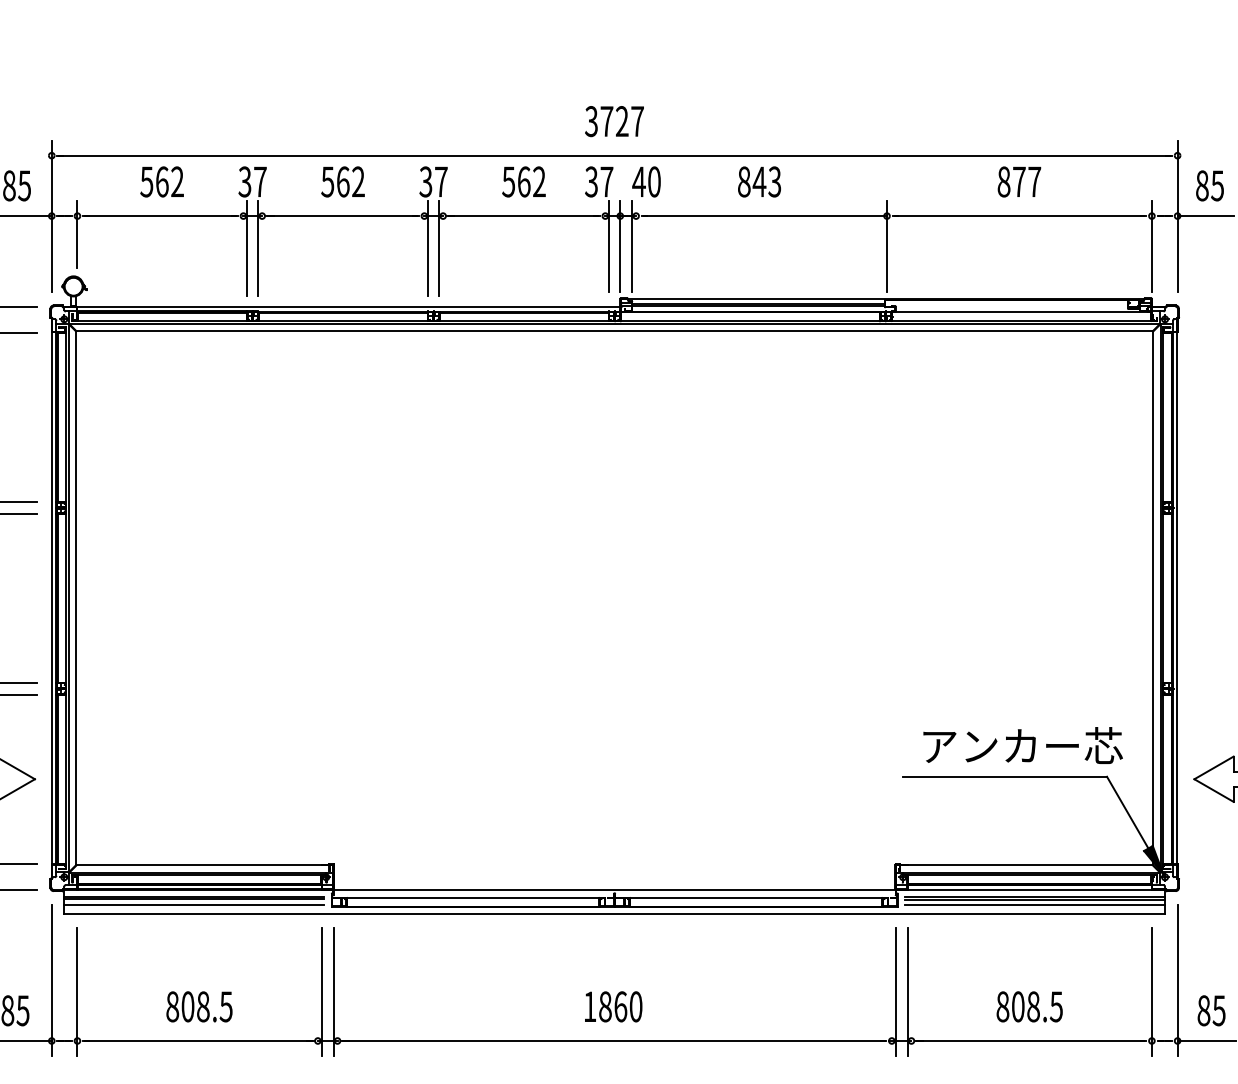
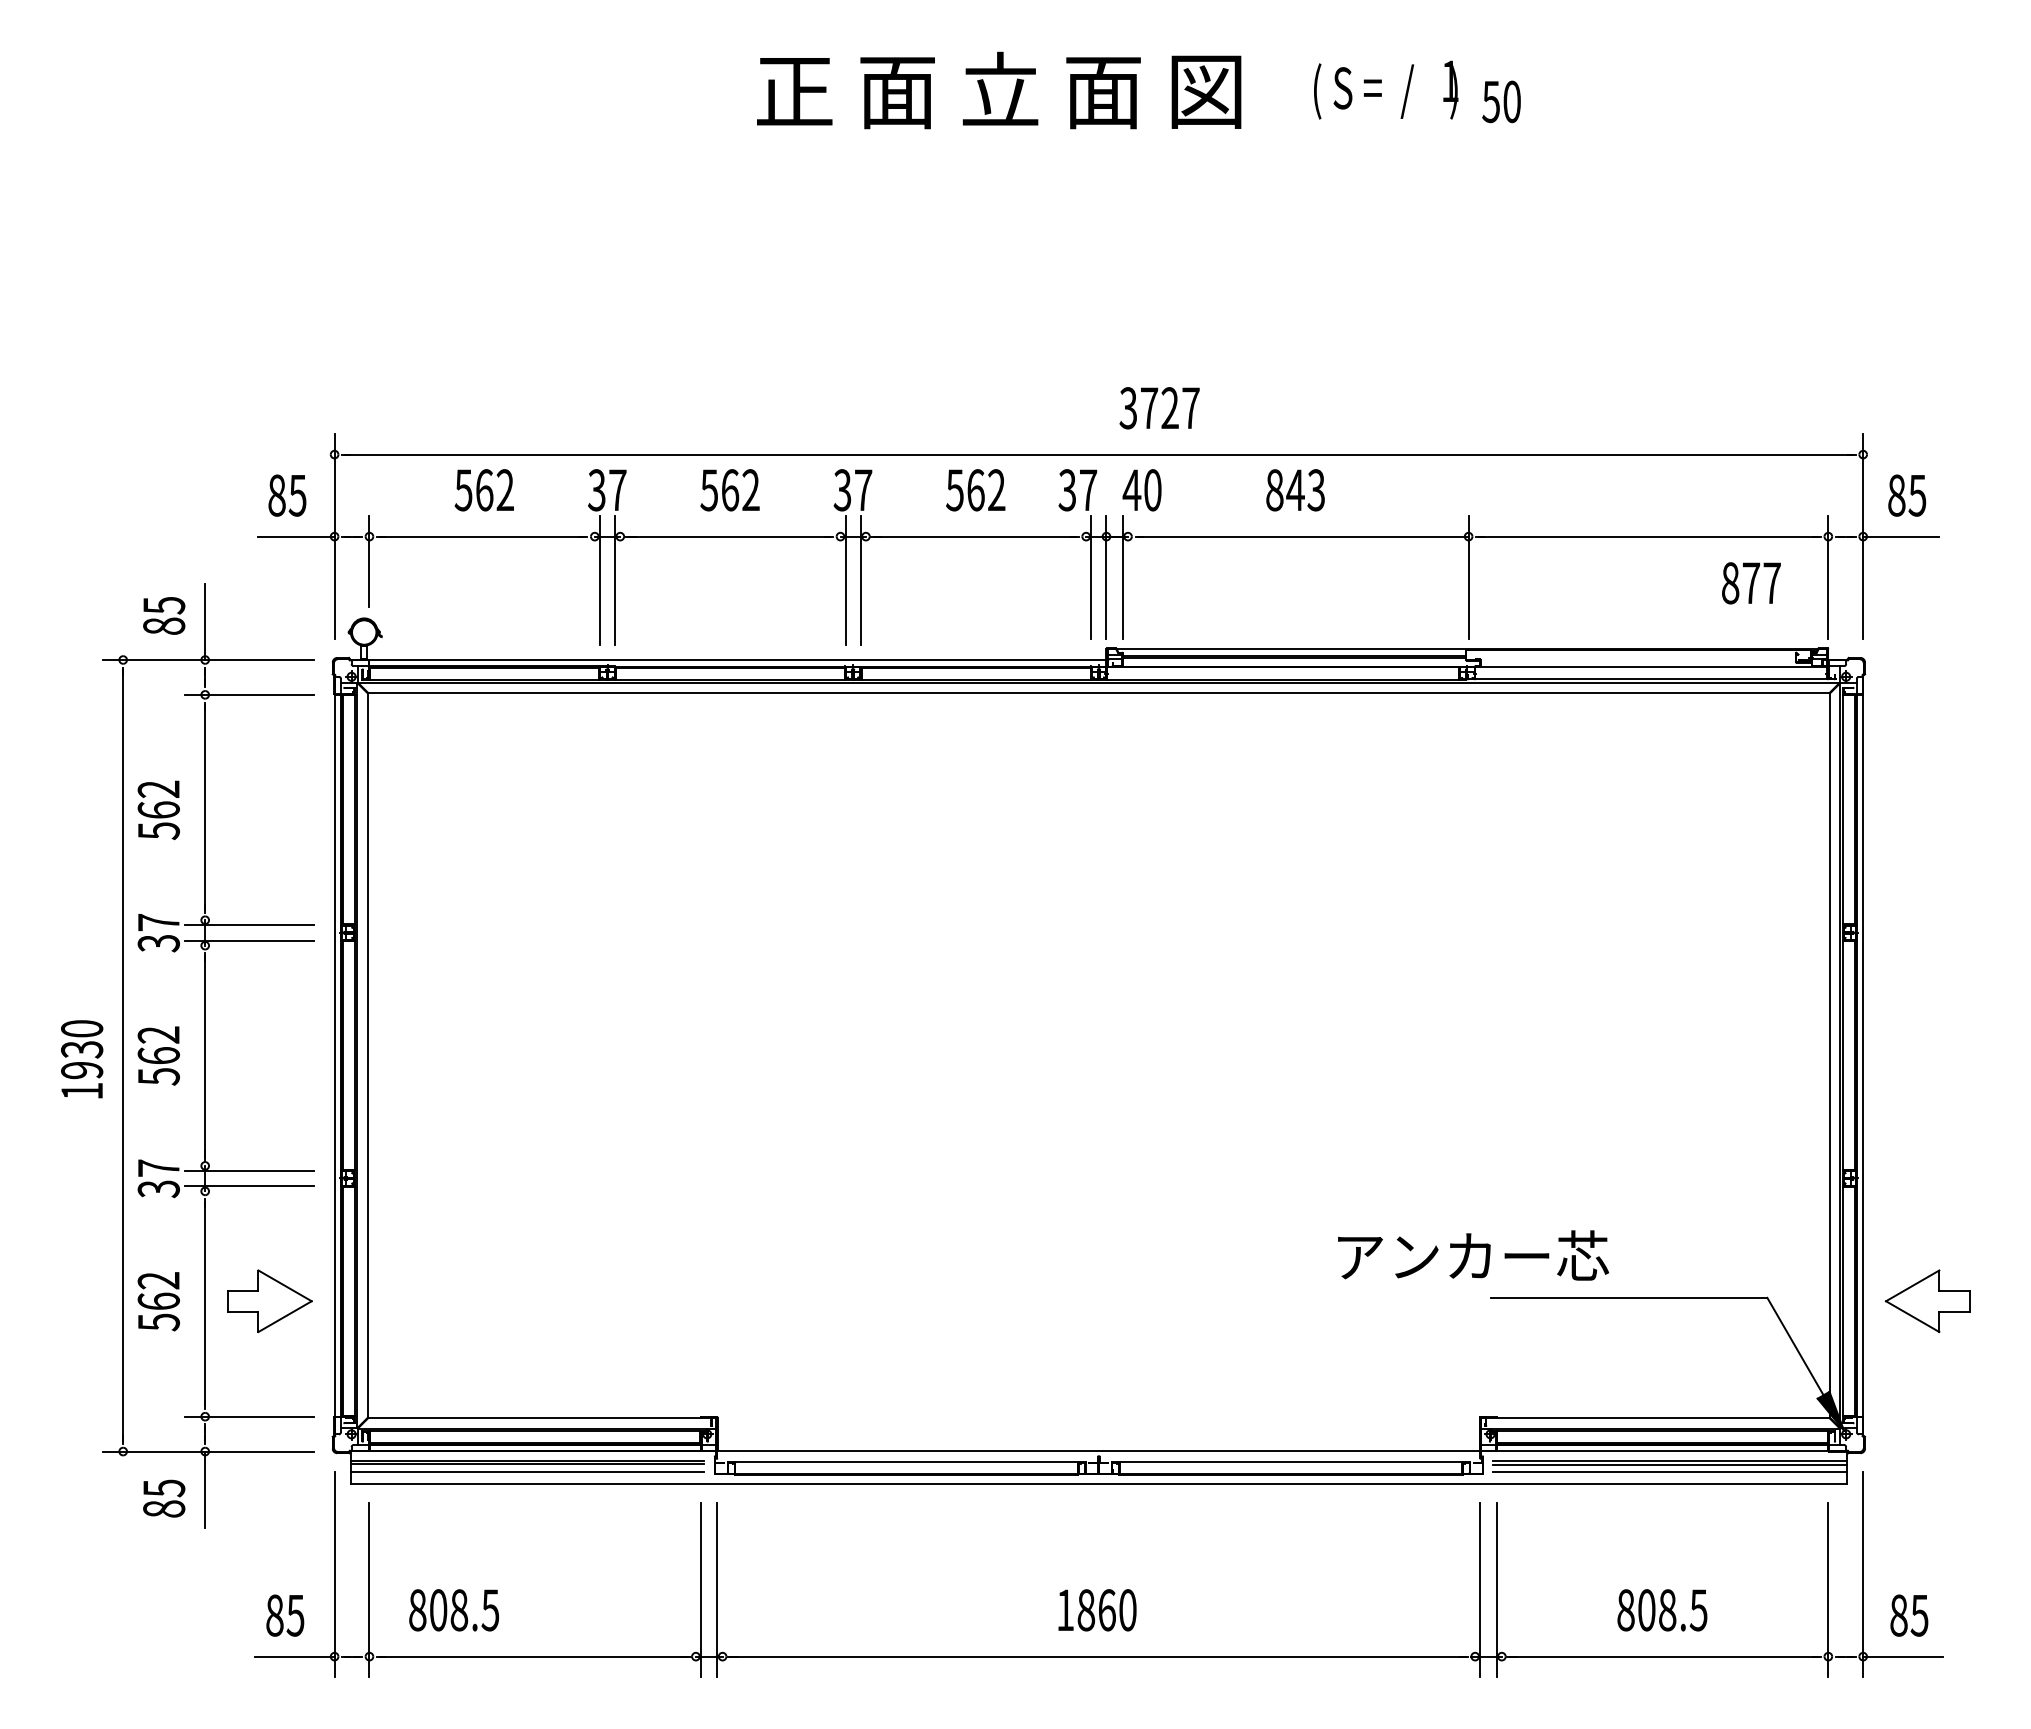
text: (614, 121) -> (1159, 408), moved
text: (1019, 182) -> (1751, 583), moved
text: (1023, 745) -> (1473, 1255), moved
text: (199, 1007) -> (453, 1610), moved

